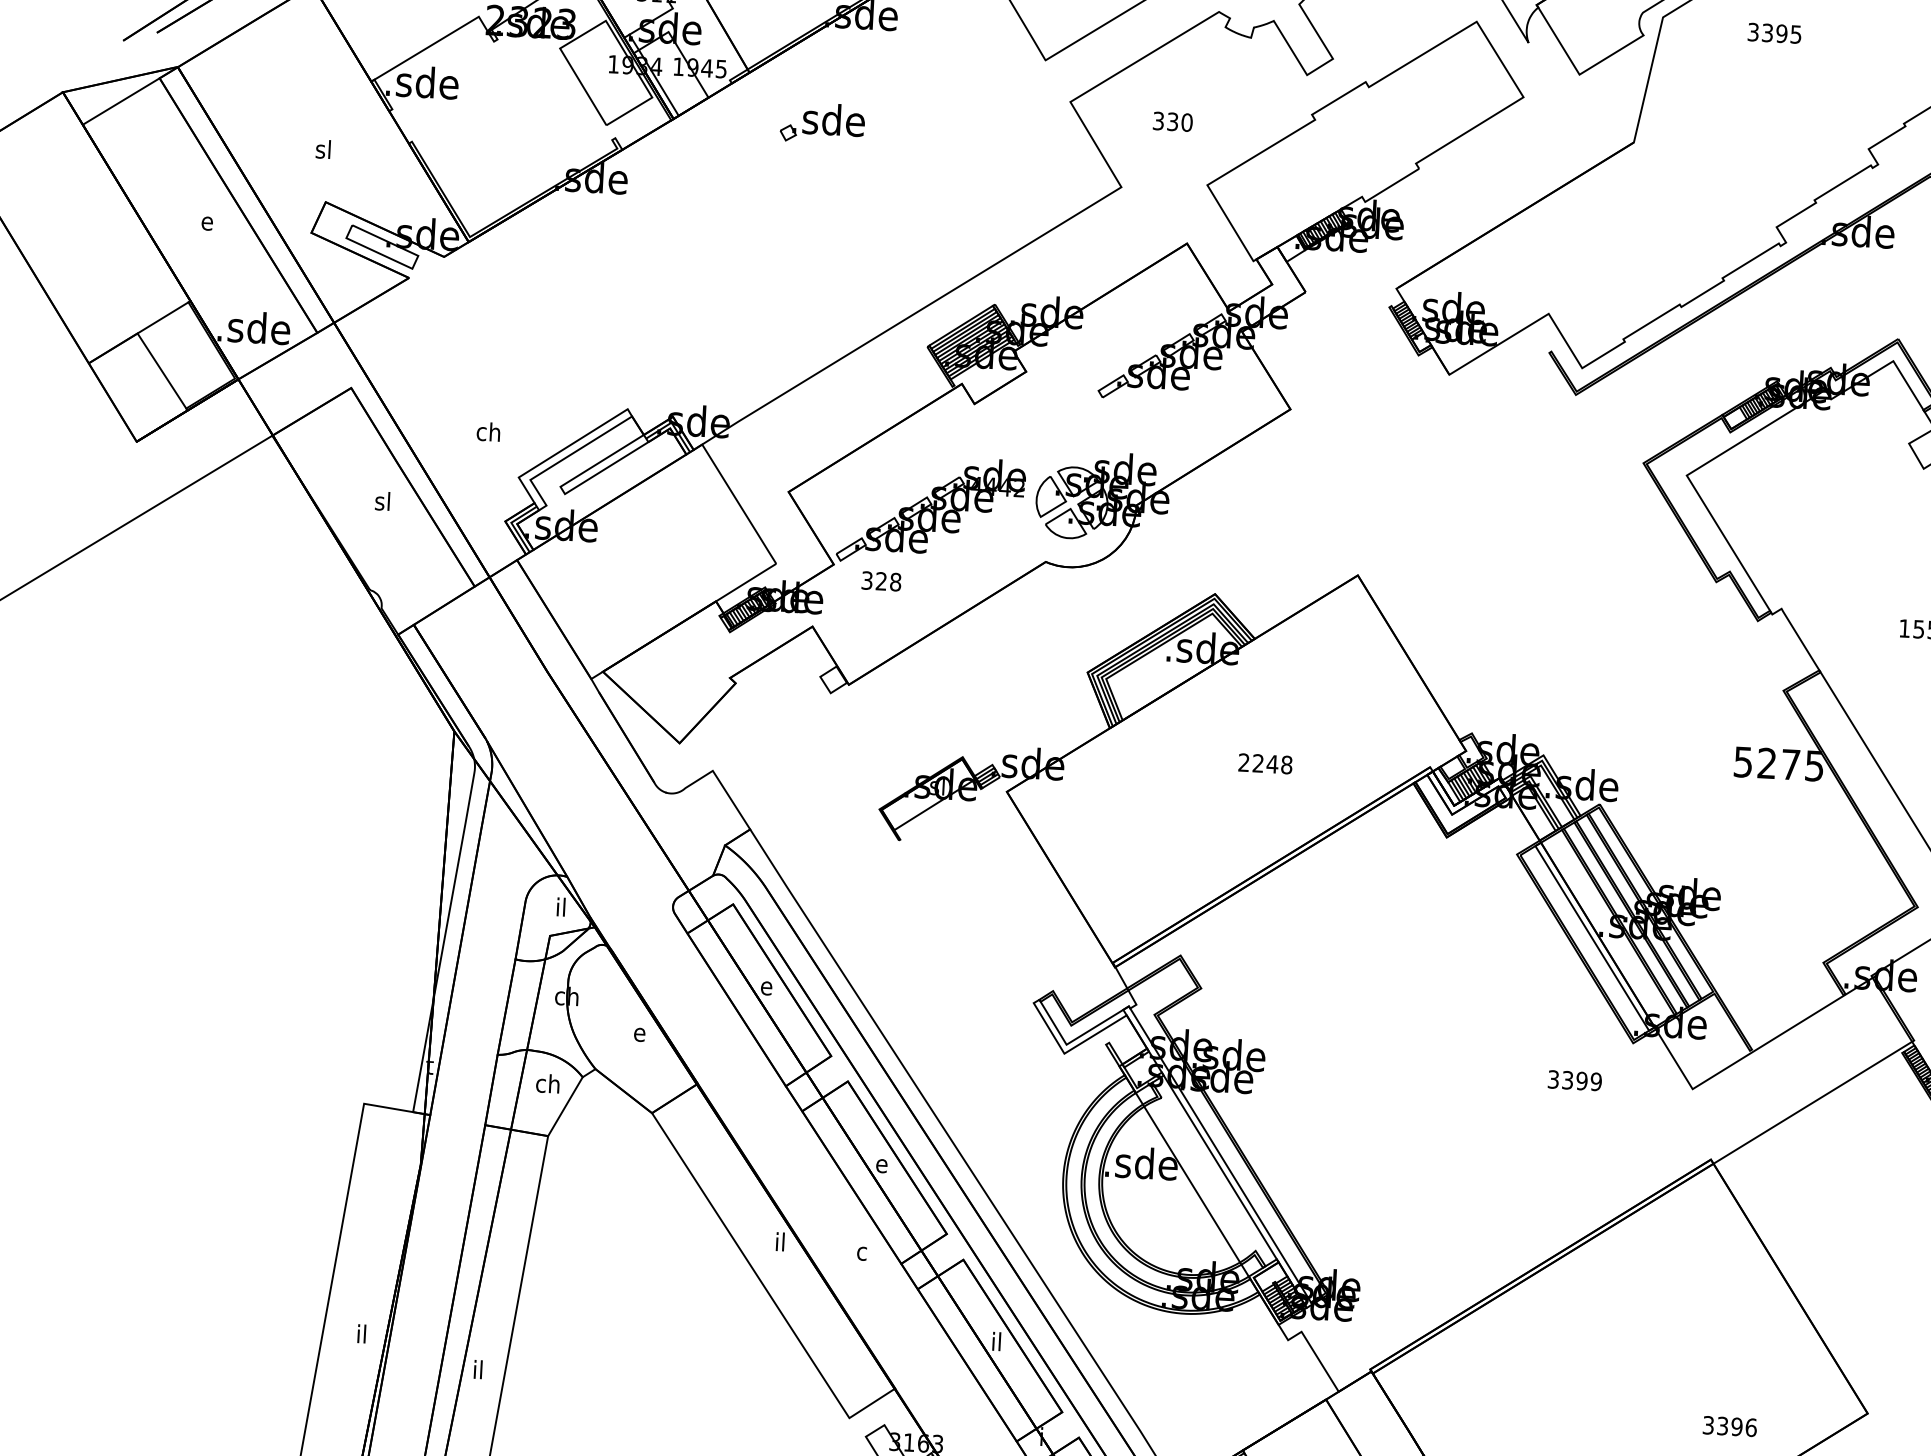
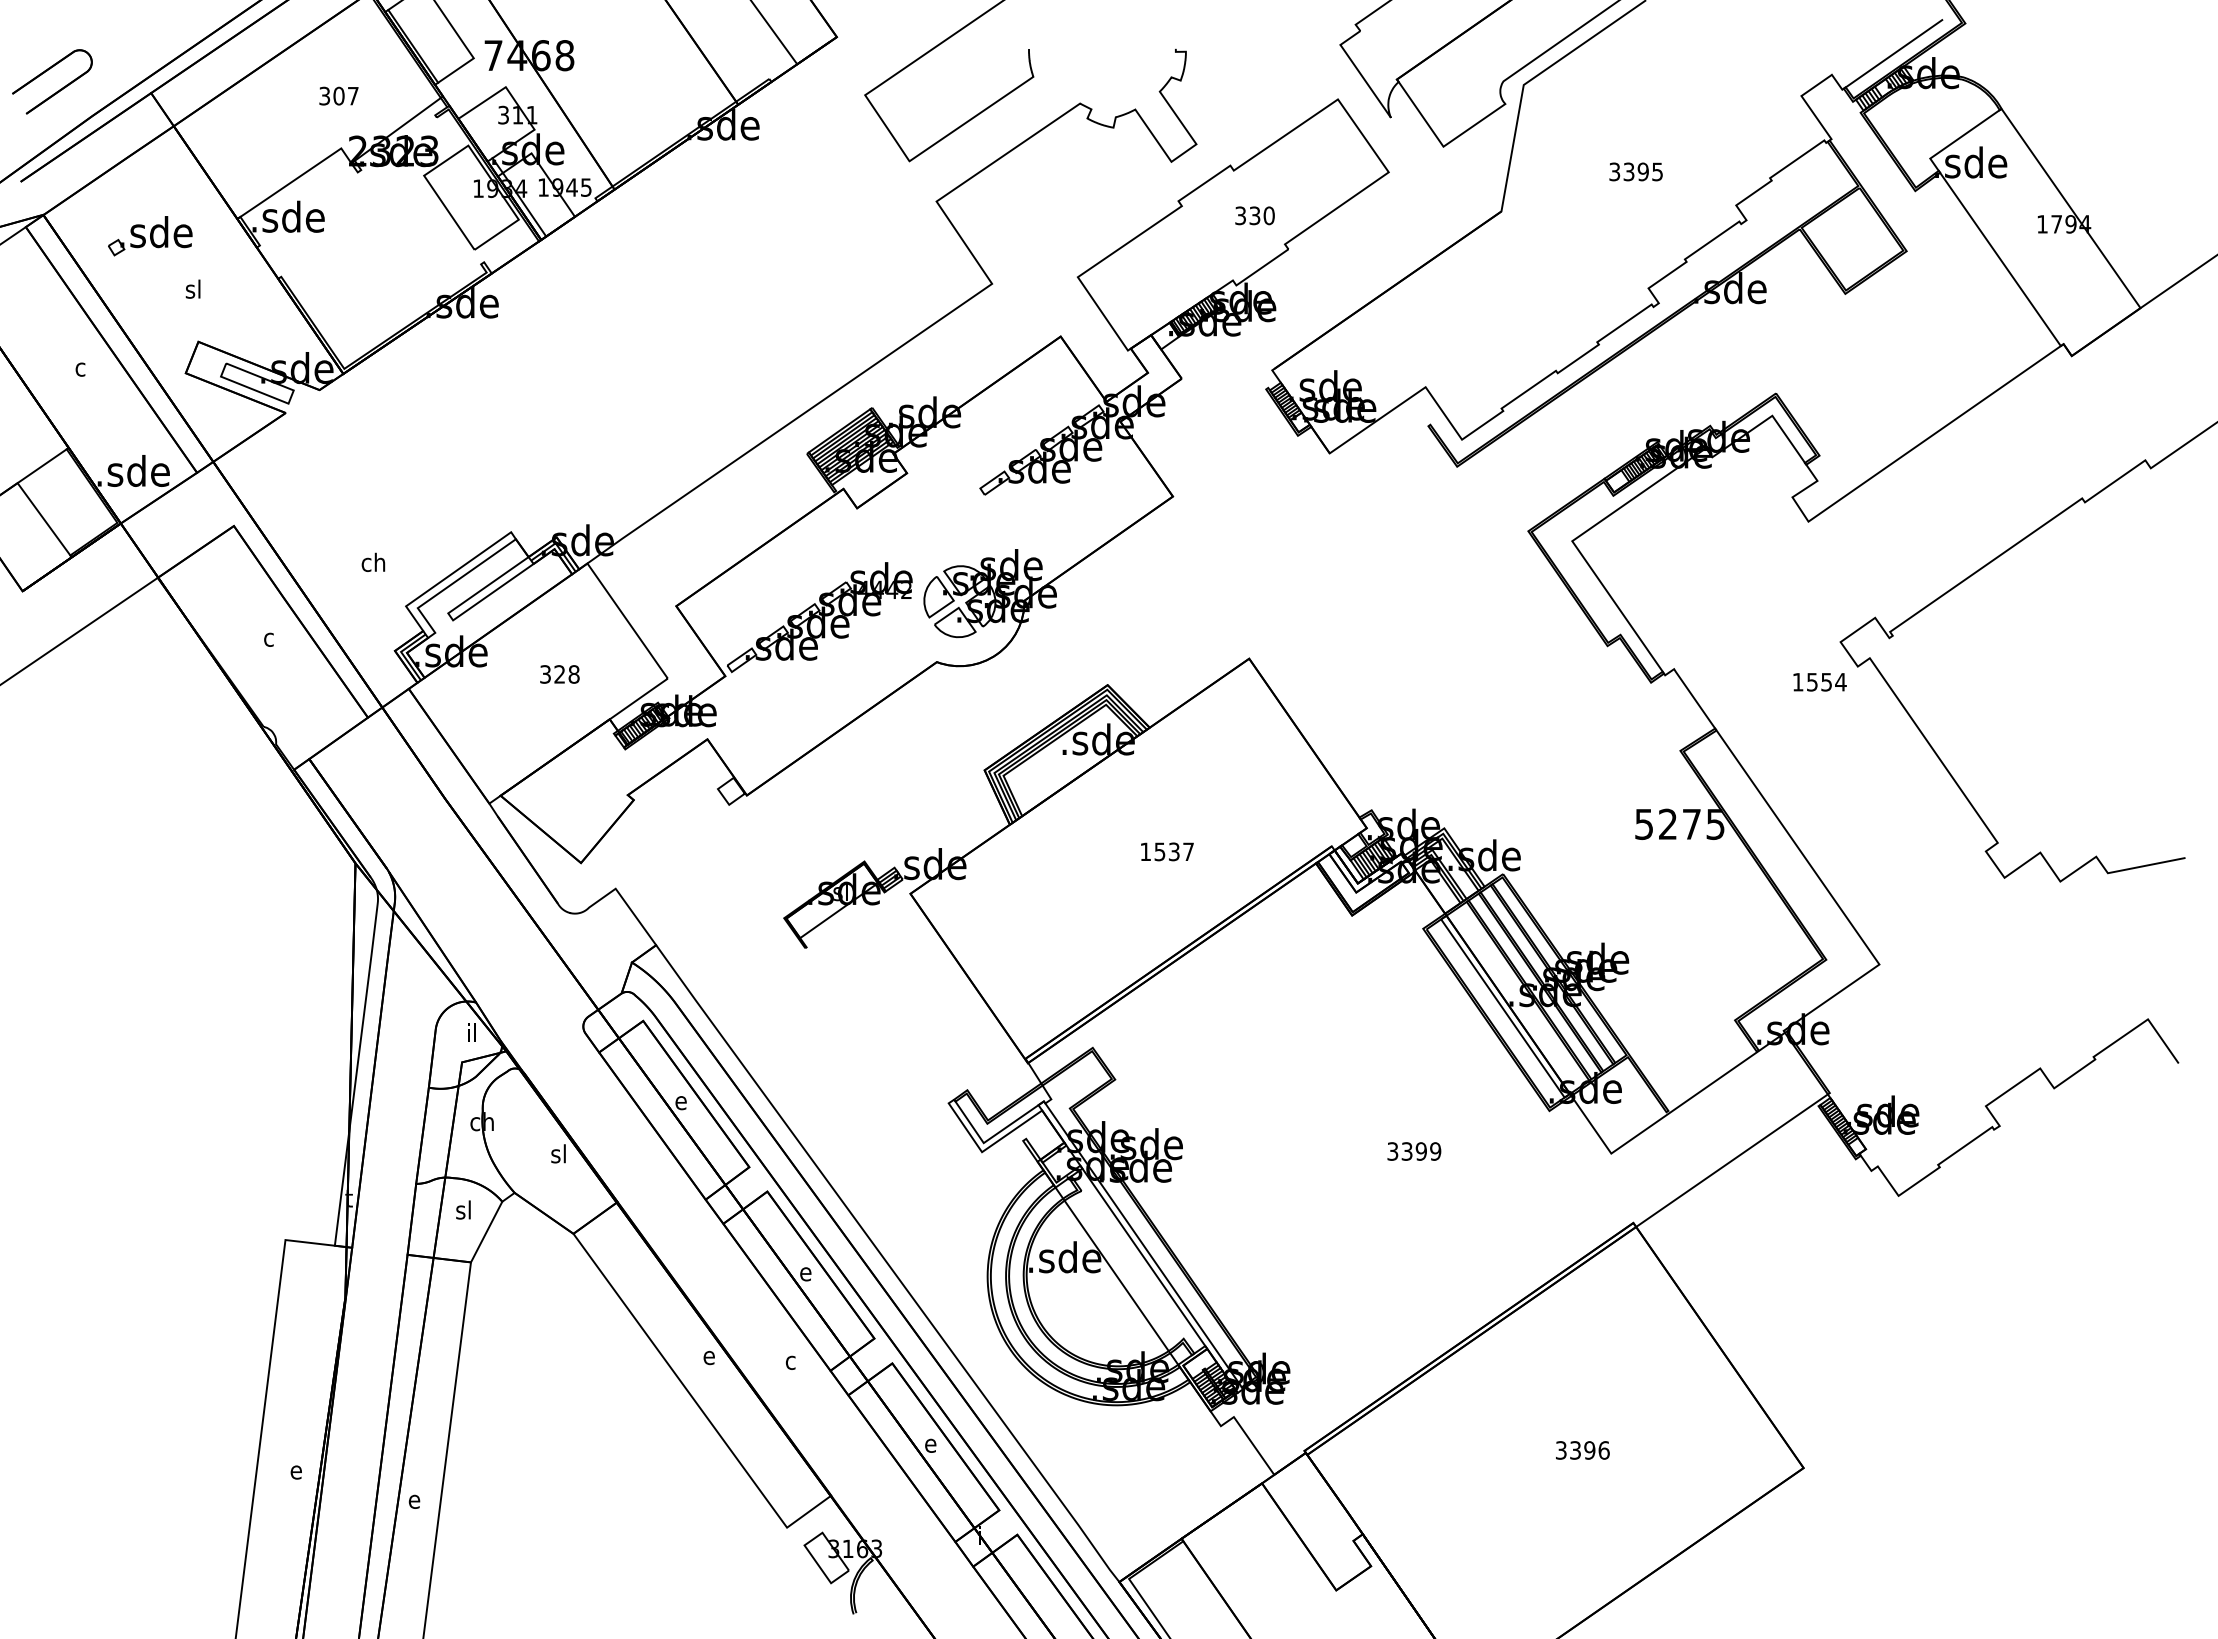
text: (1774, 32) -> (1635, 171), moved
text: (1172, 121) -> (1254, 215), moved
part: (822, 123) -> (150, 236), moved
text: (207, 223) -> (81, 369), e -> c
text: (382, 500) -> (271, 636), sl -> c
text: (881, 581) -> (559, 674), moved
text: (1265, 763) -> (1167, 851), 2248 -> 1537
text: (641, 1032) -> (558, 1153), e -> sl
text: (1575, 1080) -> (1414, 1151), moved
text: (547, 1083) -> (467, 1209), ch -> sl
text: (780, 1241) -> (708, 1355), il -> e
text: (361, 1333) -> (295, 1469), il -> e
text: (997, 1341) -> (930, 1443), il -> e
text: (478, 1369) -> (414, 1499), il -> e
text: (1729, 1426) -> (1582, 1450), moved

